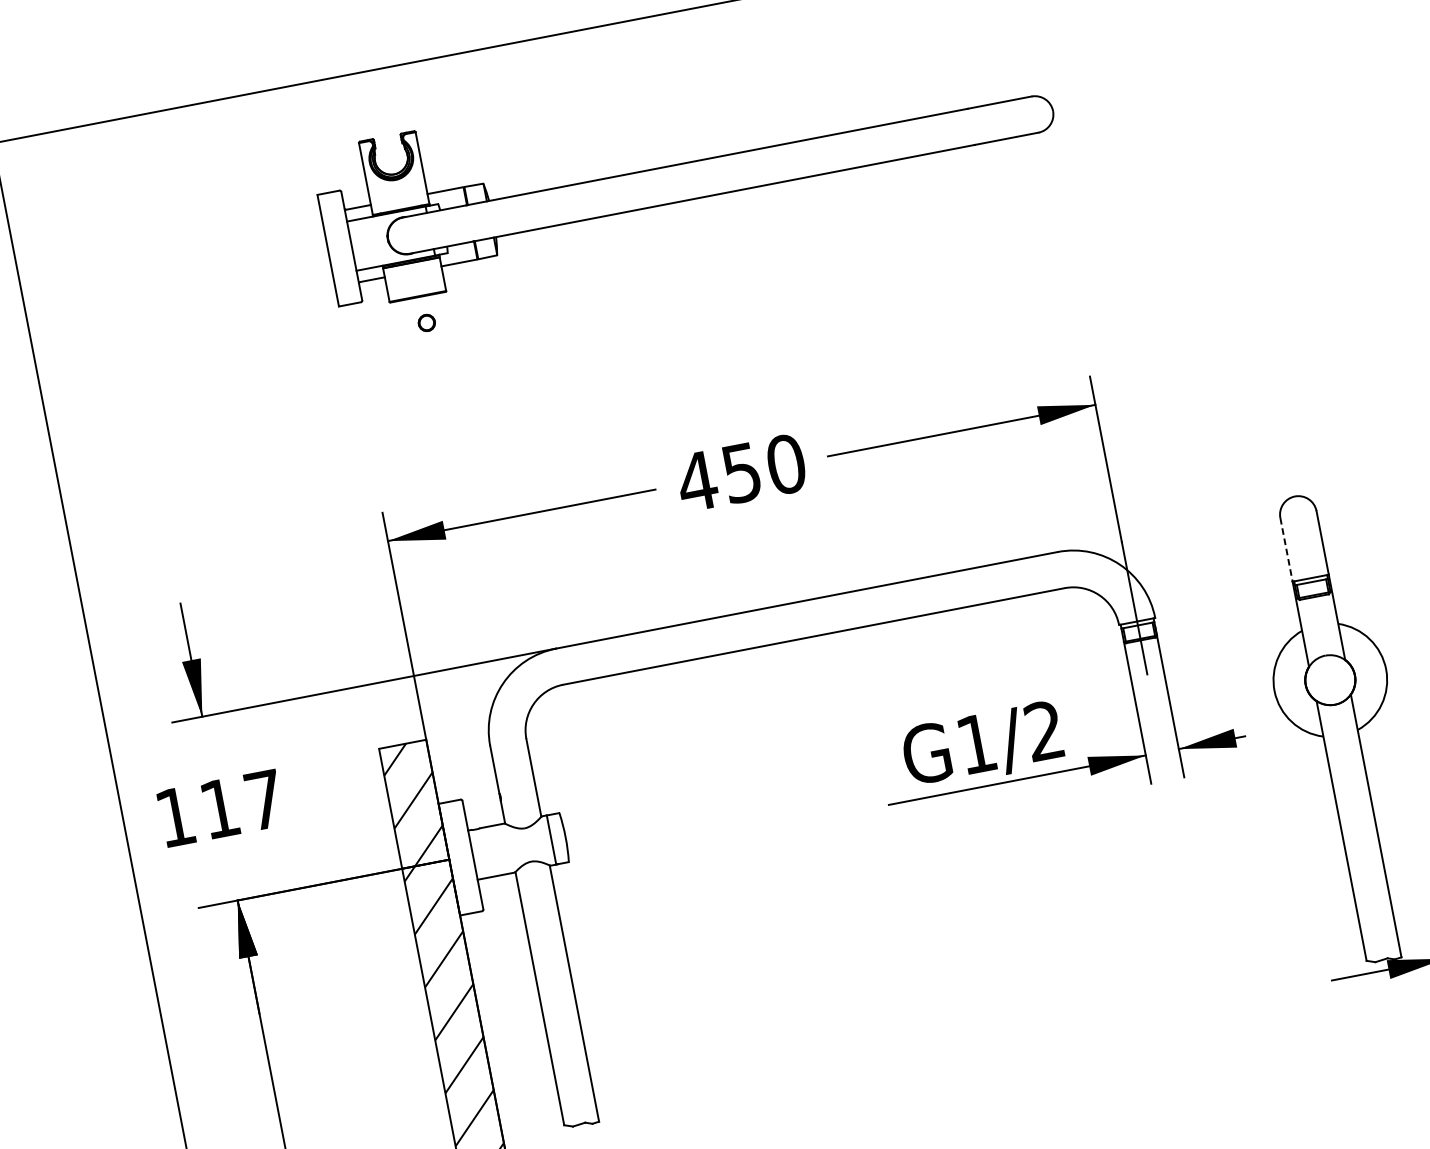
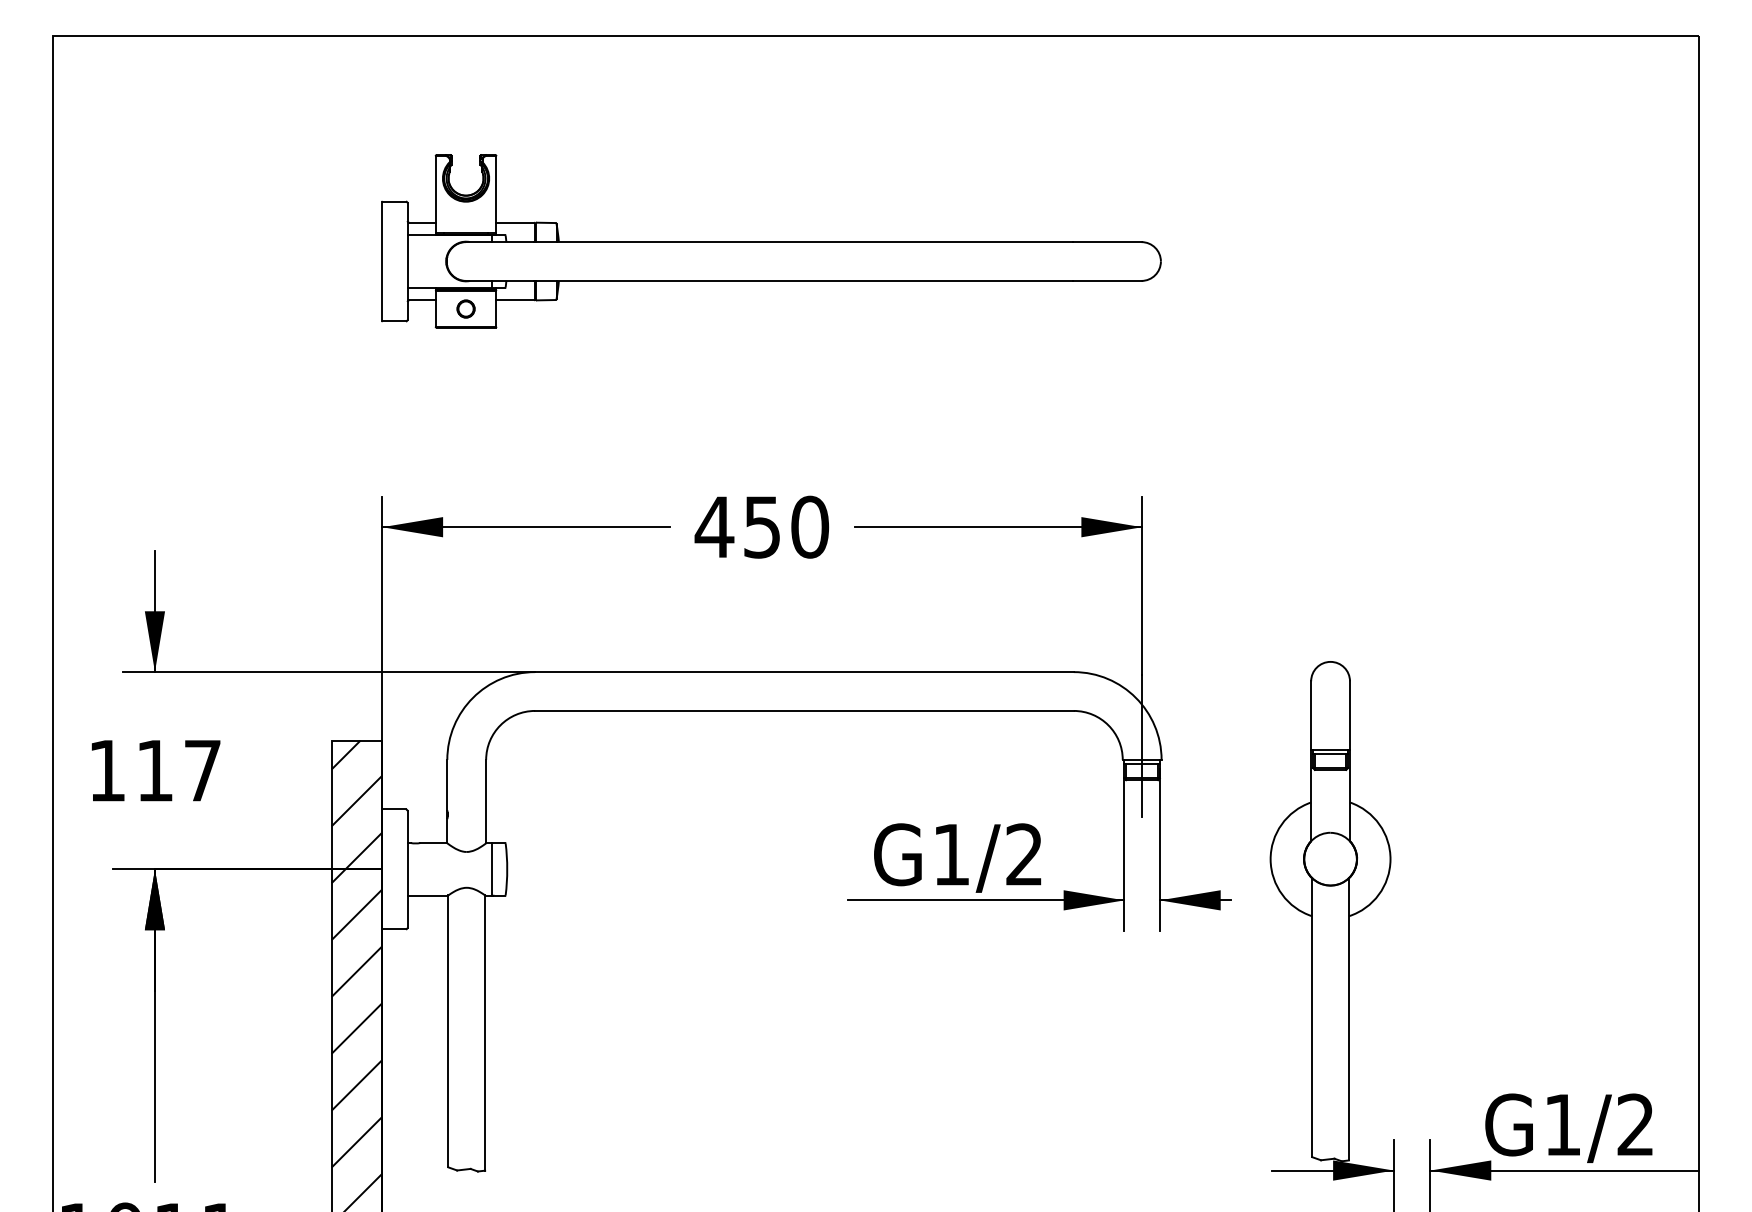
part: (686, 162) -> (771, 241), moved
line: (1287, 550) -> (1311, 716), dashed -> solid

